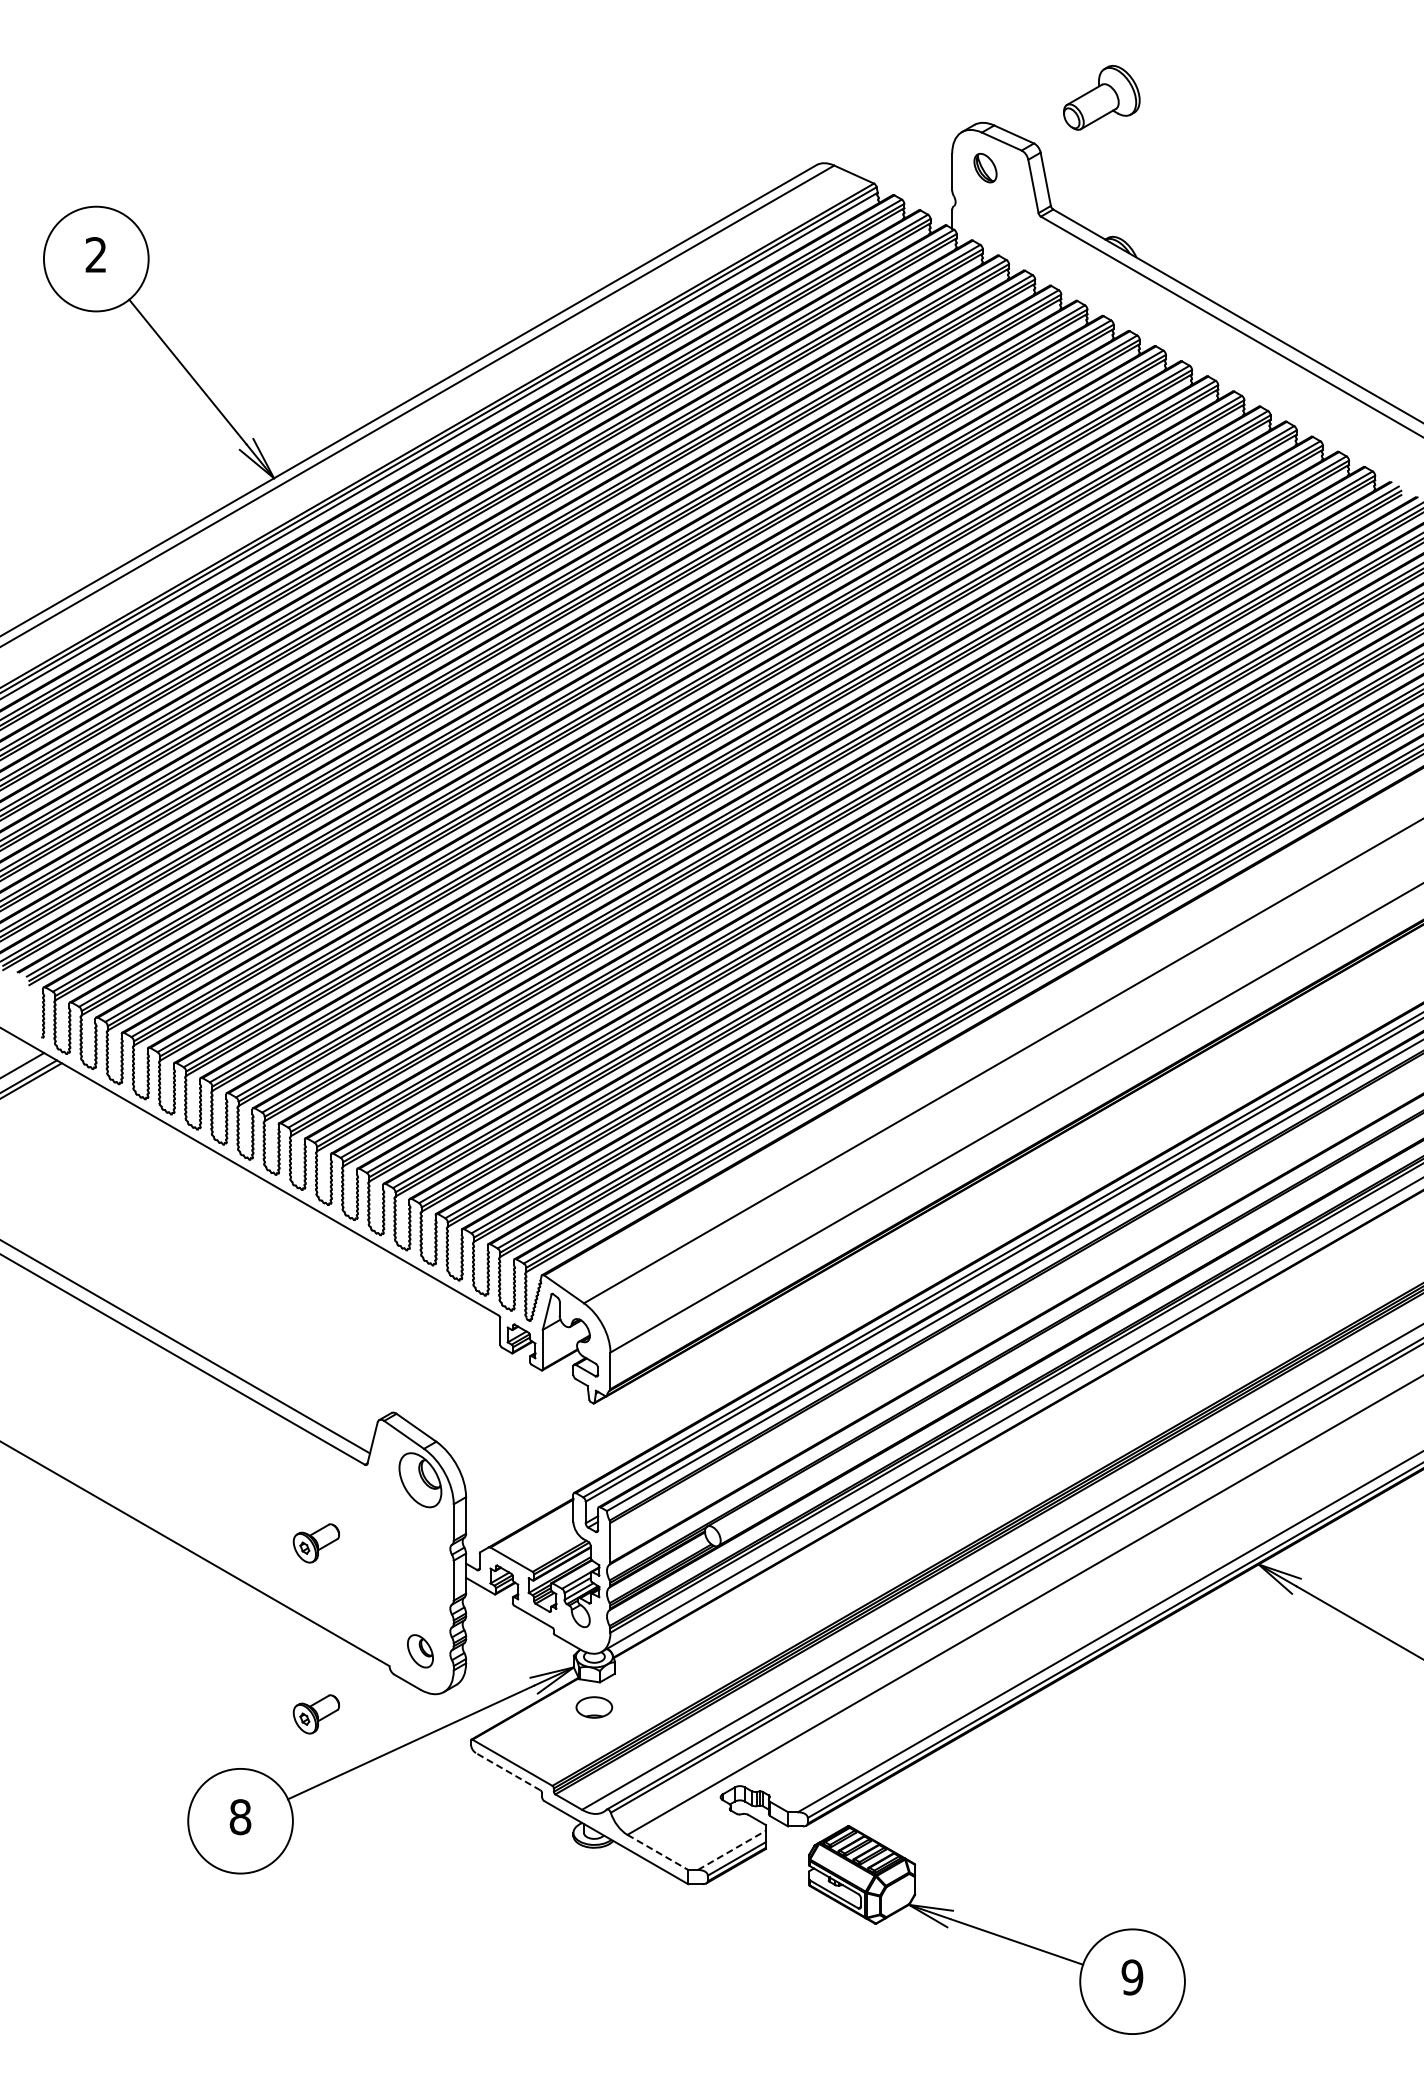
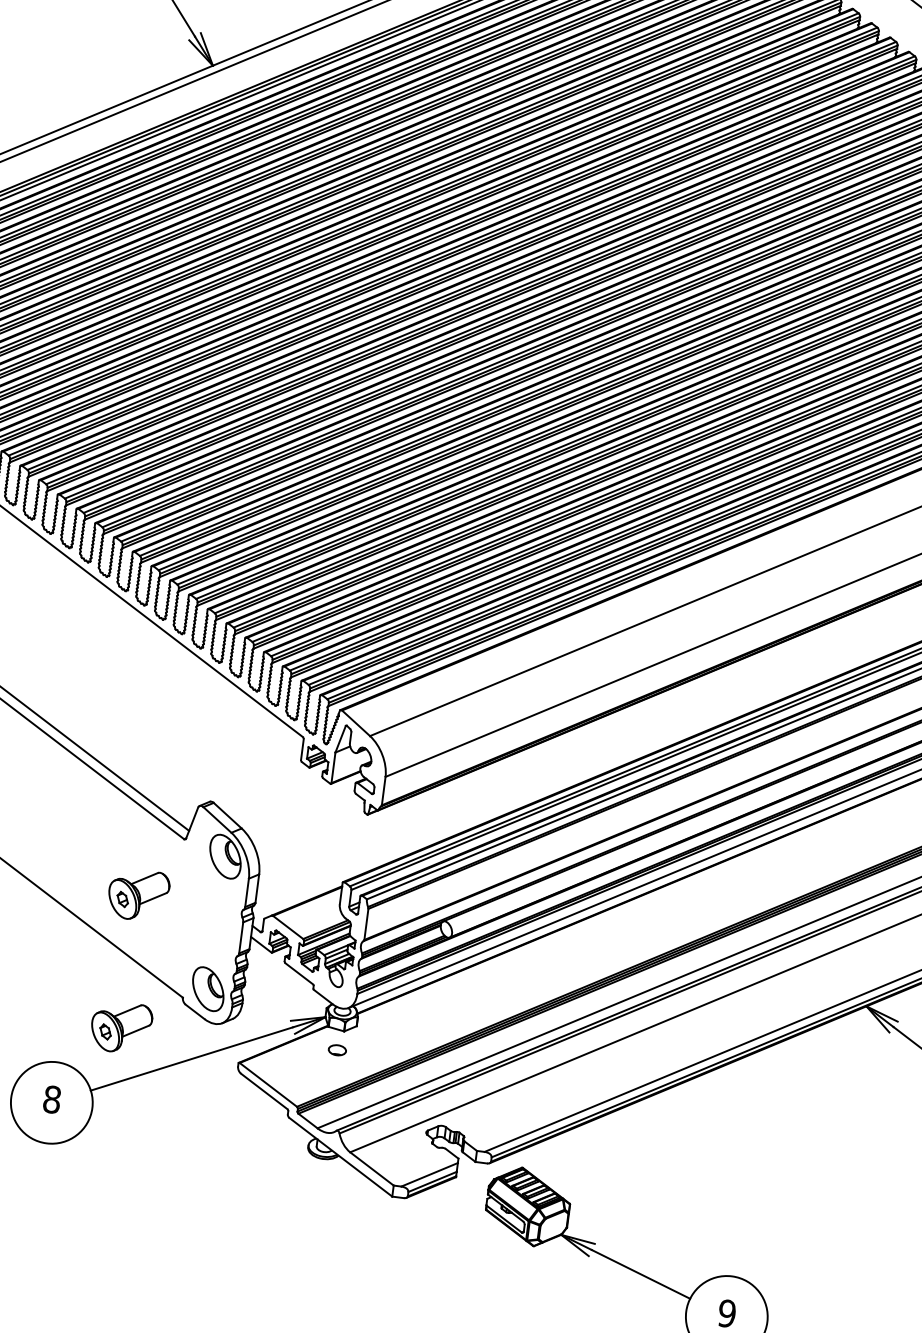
part: (316, 1543) -> (138, 895), size x1.67
part: (420, 1651) -> (208, 989), size x1.67
part: (594, 1707) -> (337, 1050), size x0.62
part: (316, 1714) -> (121, 1027), size x1.67
line: (507, 1771) -> (263, 1091), dashed -> solid
line: (732, 1850) -> (430, 1174), dashed -> solid
line: (658, 1852) -> (372, 1169), dashed -> solid

